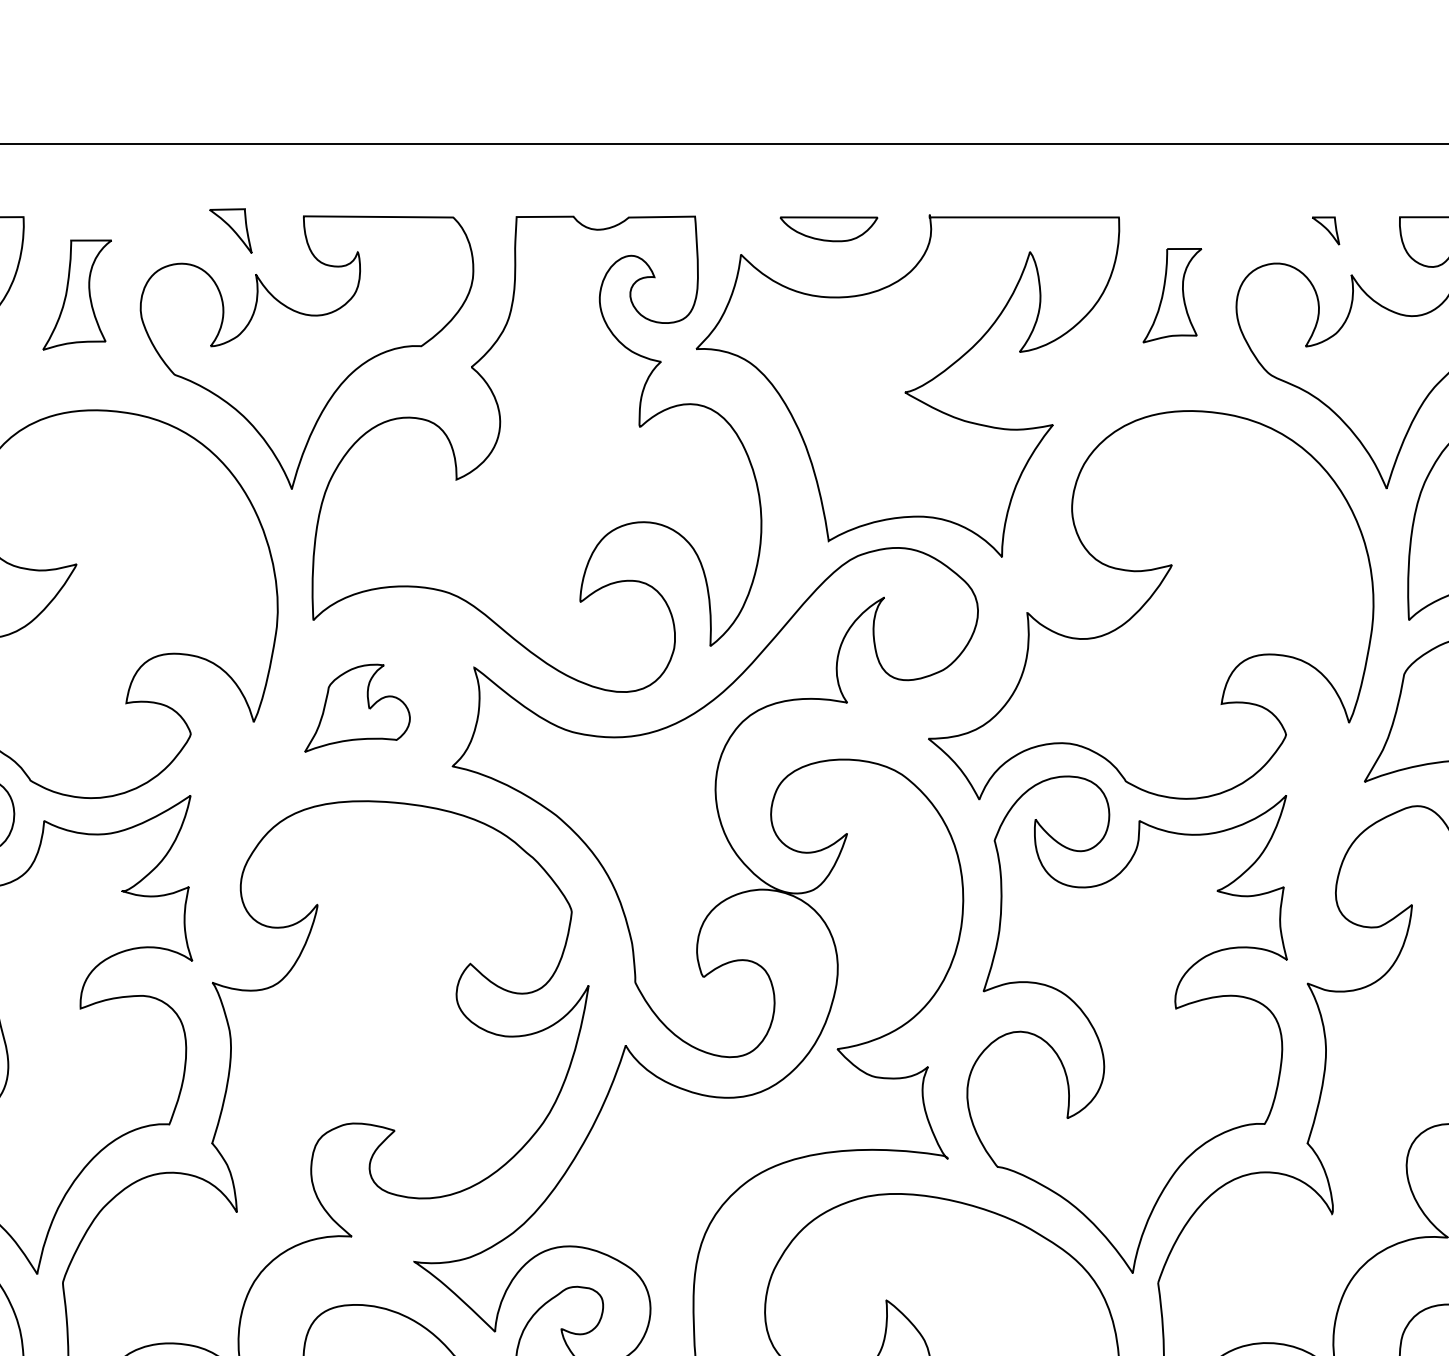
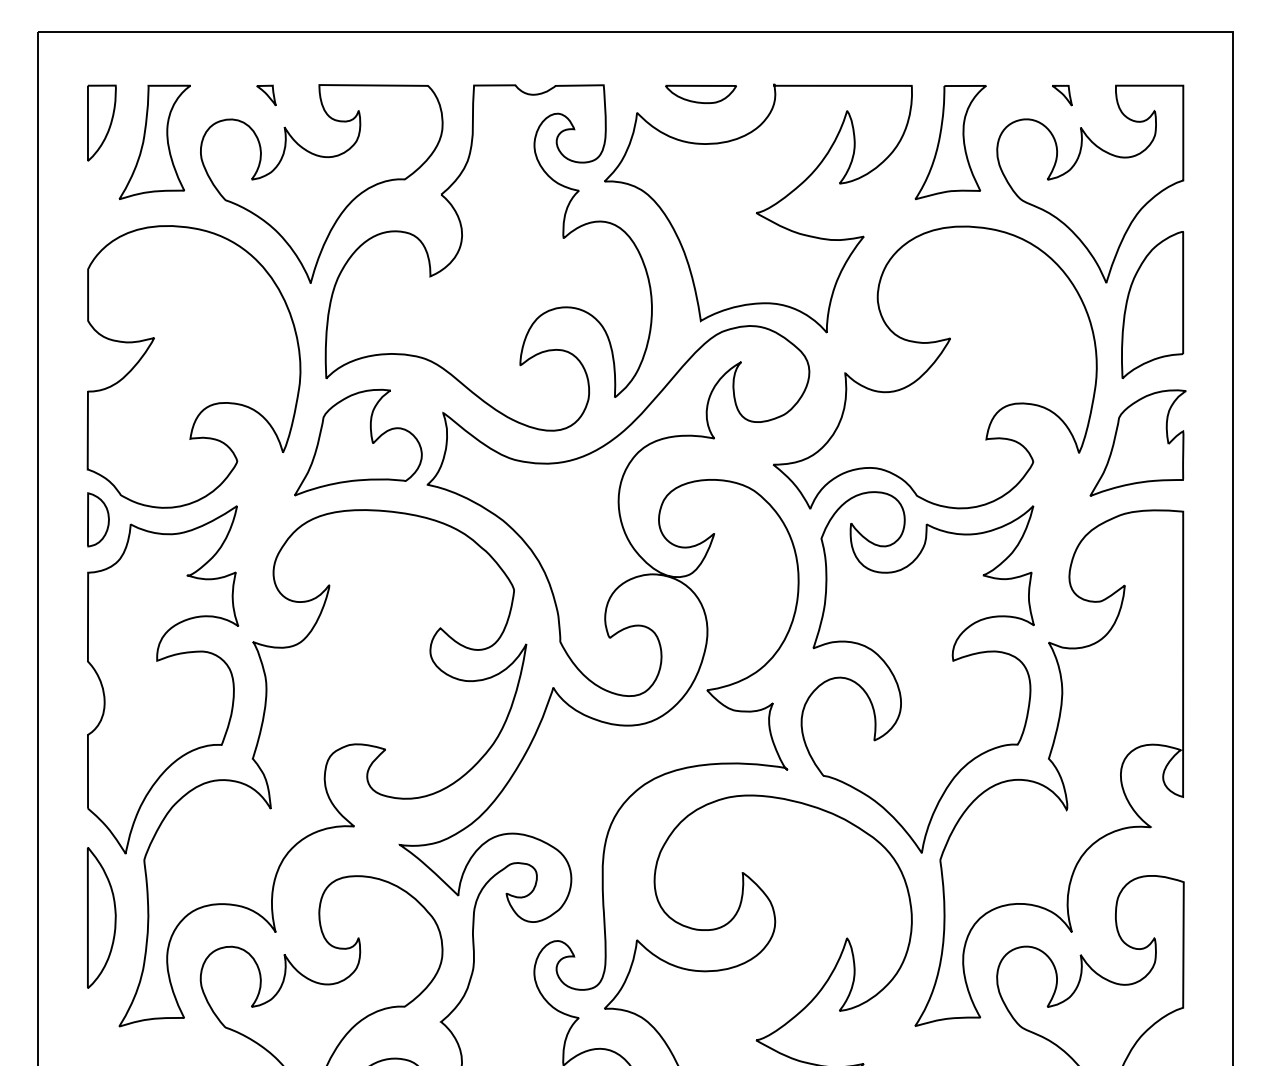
part: (231, 230) -> (266, 95), size x0.62
part: (76, 294) -> (154, 141), size x1.43
part: (1172, 295) -> (950, 142), size x1.67
part: (357, 708) -> (358, 442), size x1.67

